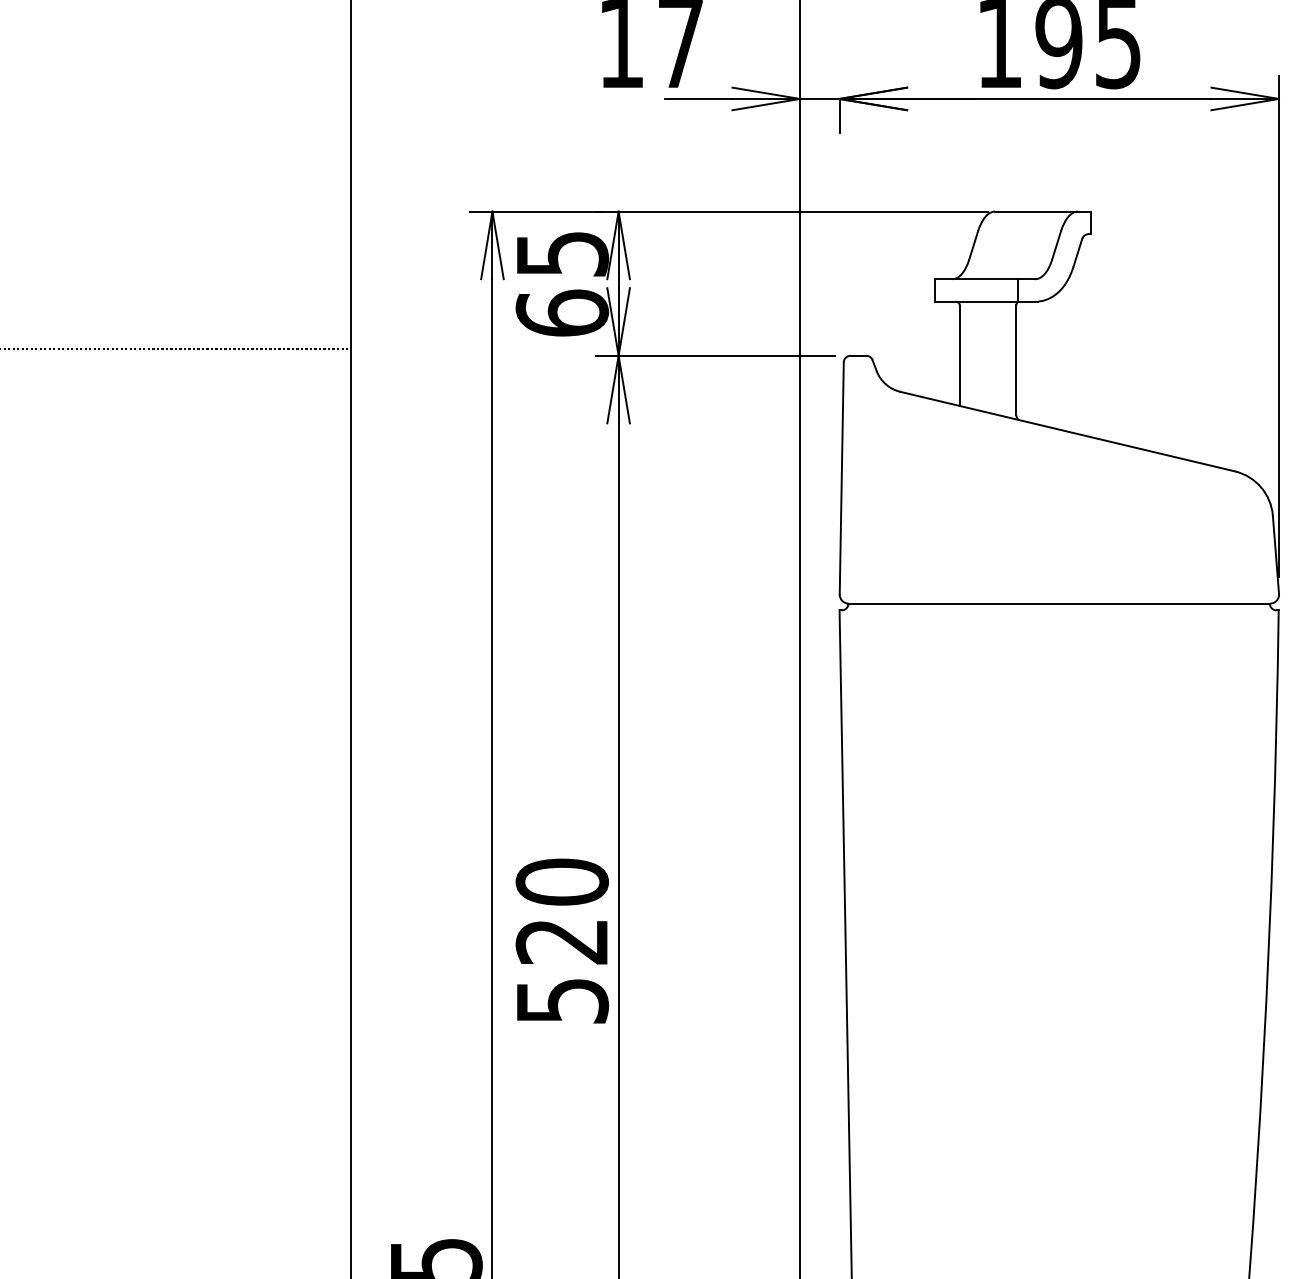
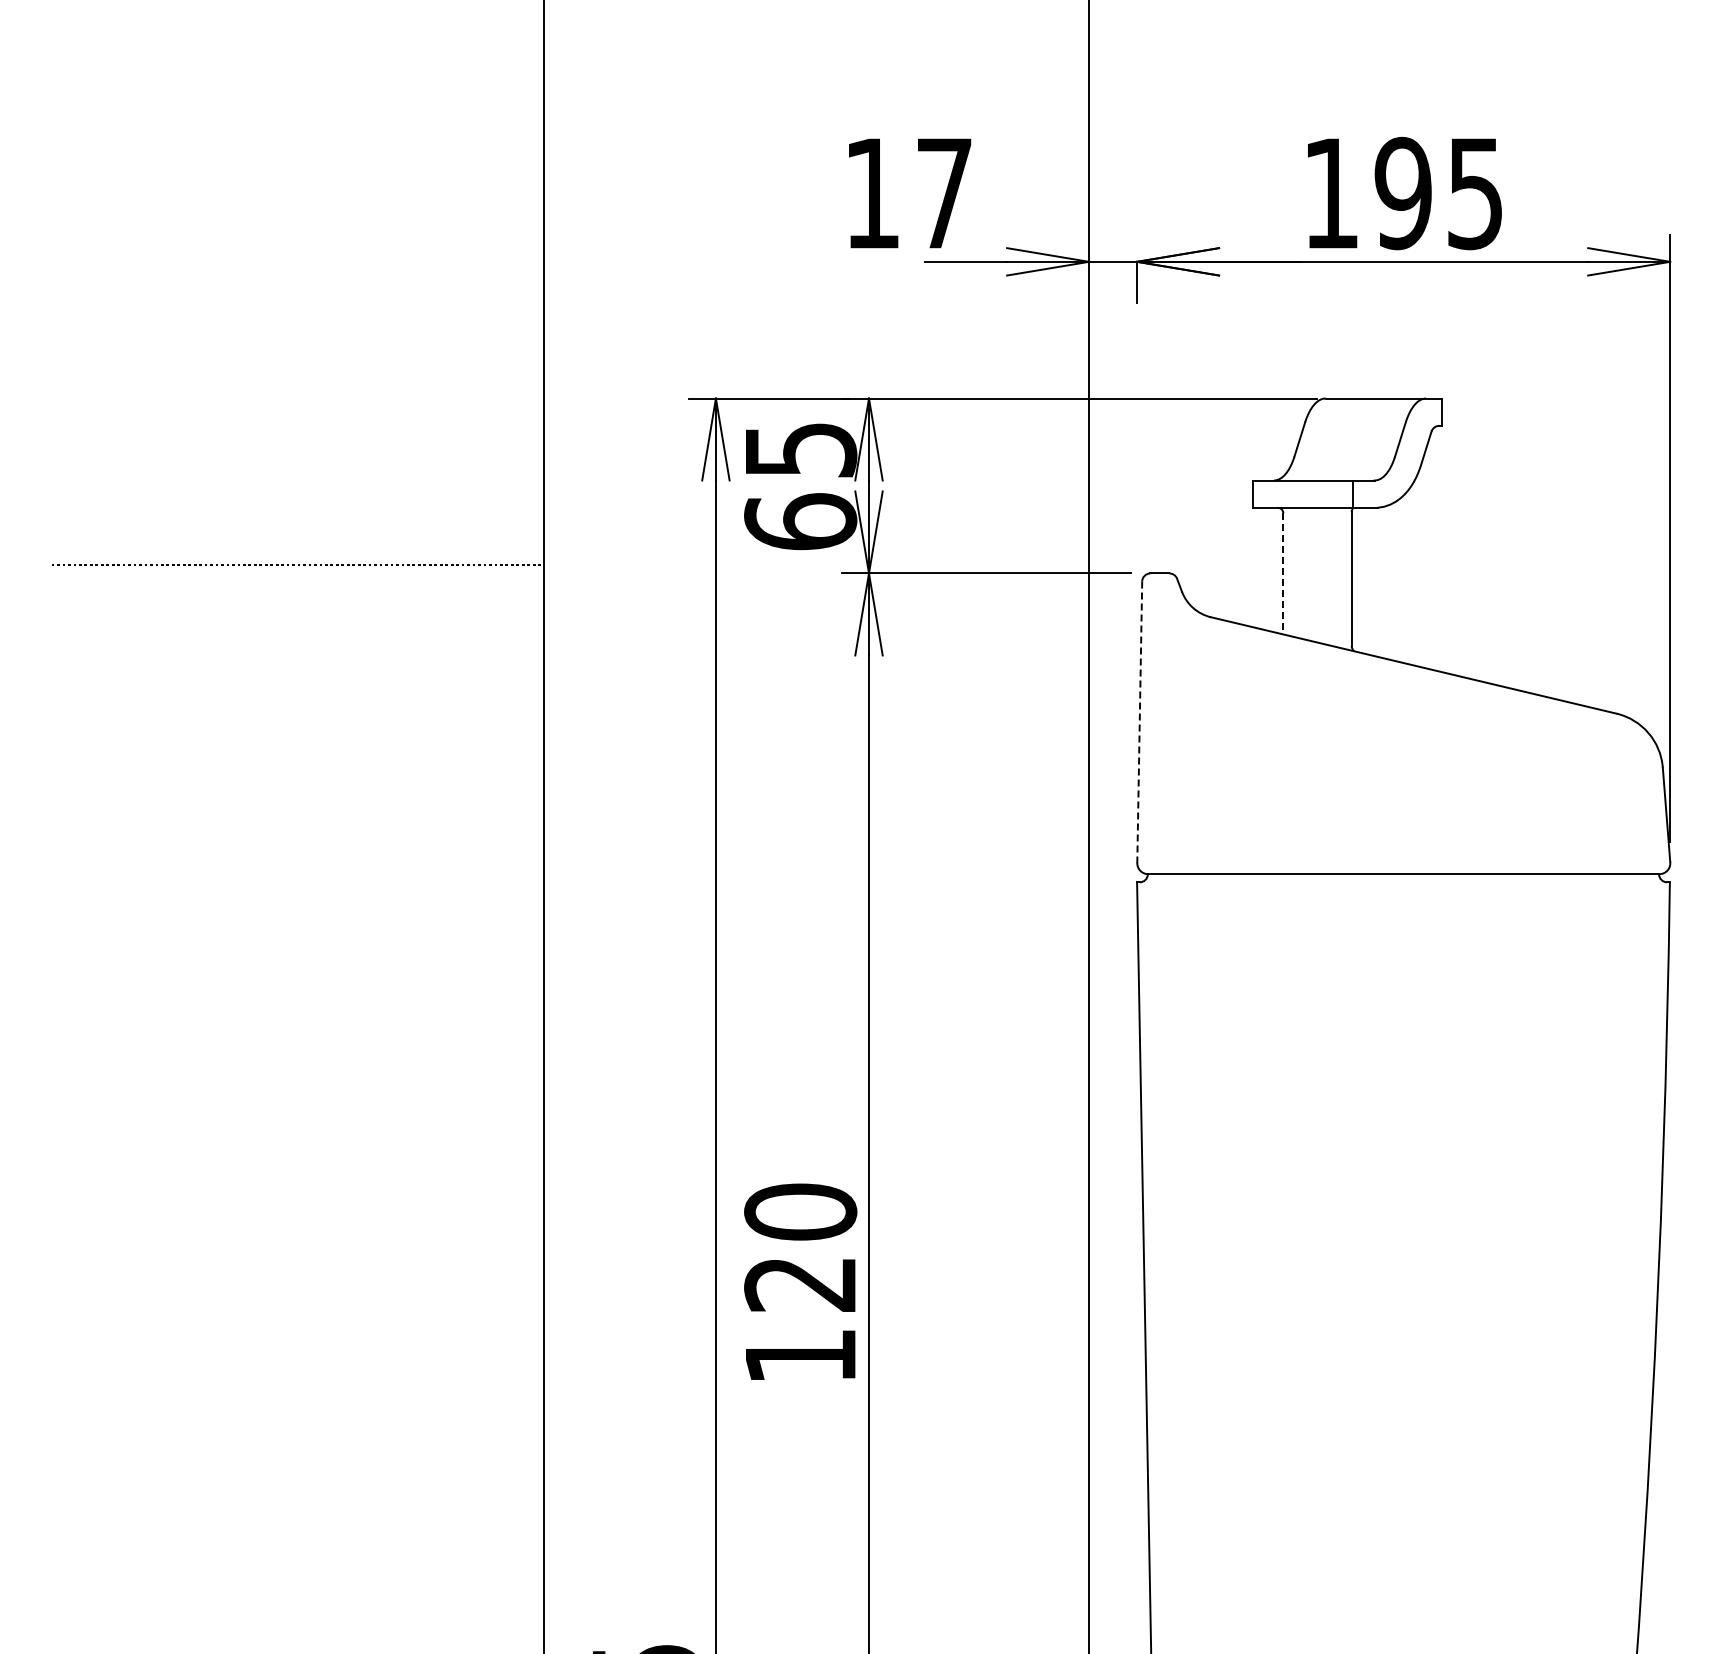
line: (960, 355) -> (1283, 573), solid -> dashed
line: (841, 478) -> (1139, 722), solid -> dashed
text: (562, 1001) -> (801, 1356), 520 -> 120

